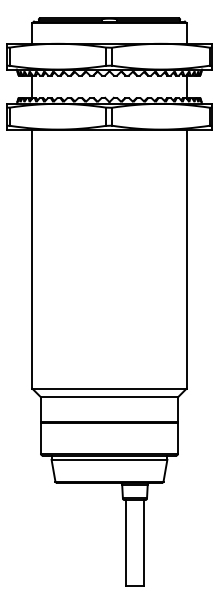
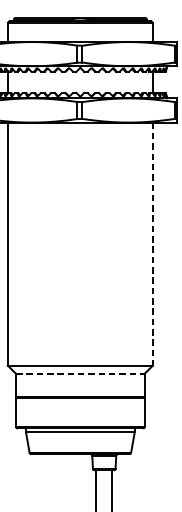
line: (186, 259) -> (152, 244), solid -> dashed
line: (109, 397) -> (80, 374), solid -> dashed

